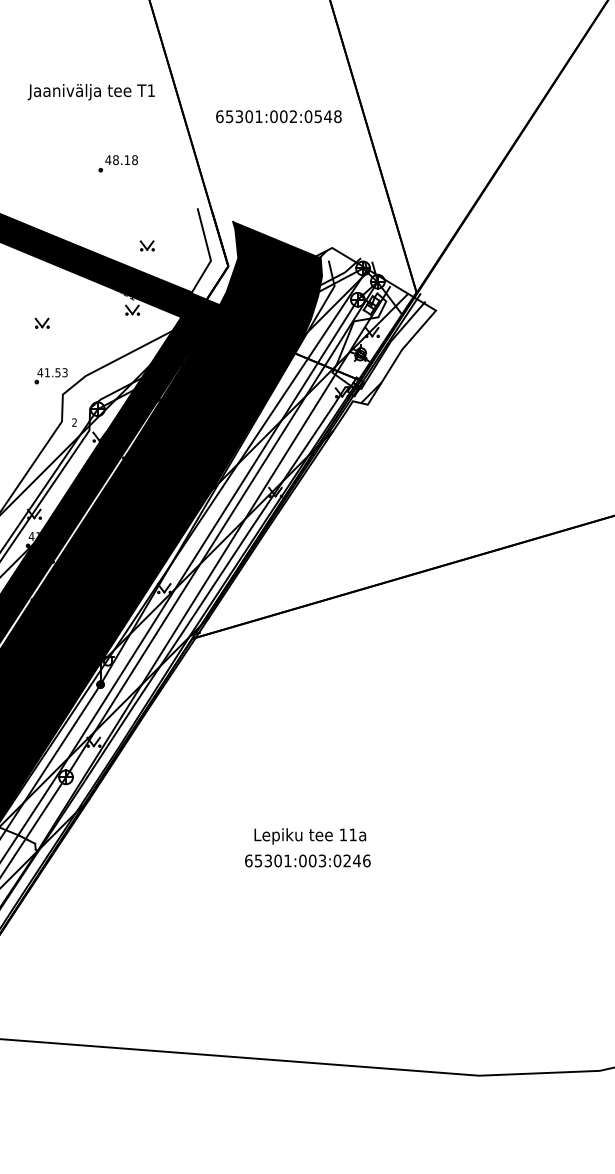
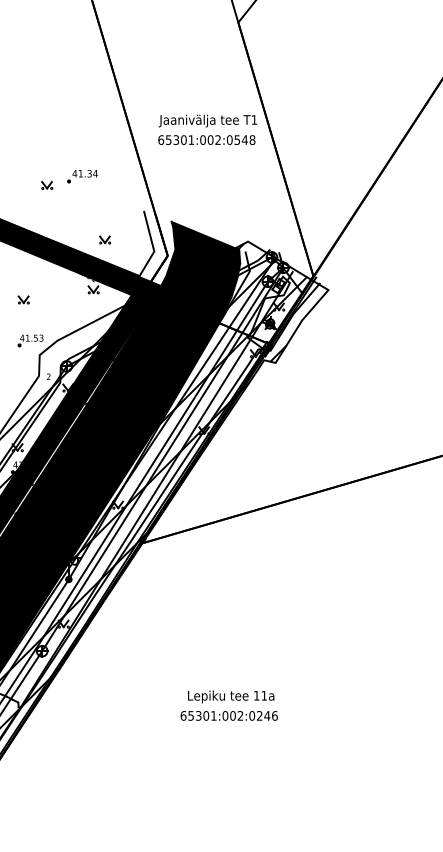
text: (90, 92) -> (207, 121), moved
text: (125, 160) -> (88, 173), 48.18 -> 41.34
part: (72, 174) -> (47, 184), added
text: (322, 861) -> (240, 716), 65301:003:0246 -> 65301:002:0246

